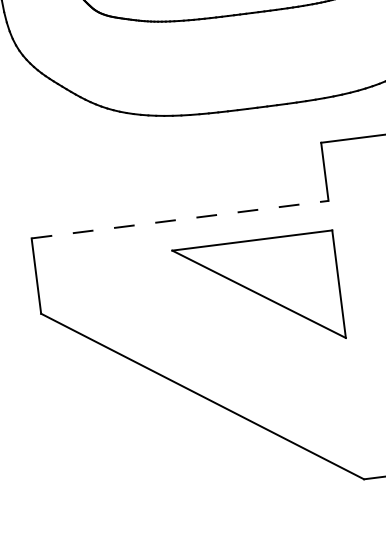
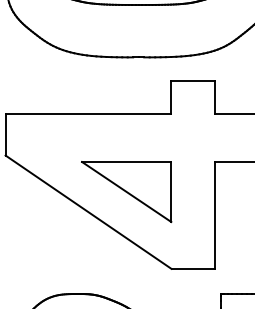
line: (180, 219) -> (88, 113), dashed -> solid
part: (258, 295) -> (126, 192), moved

